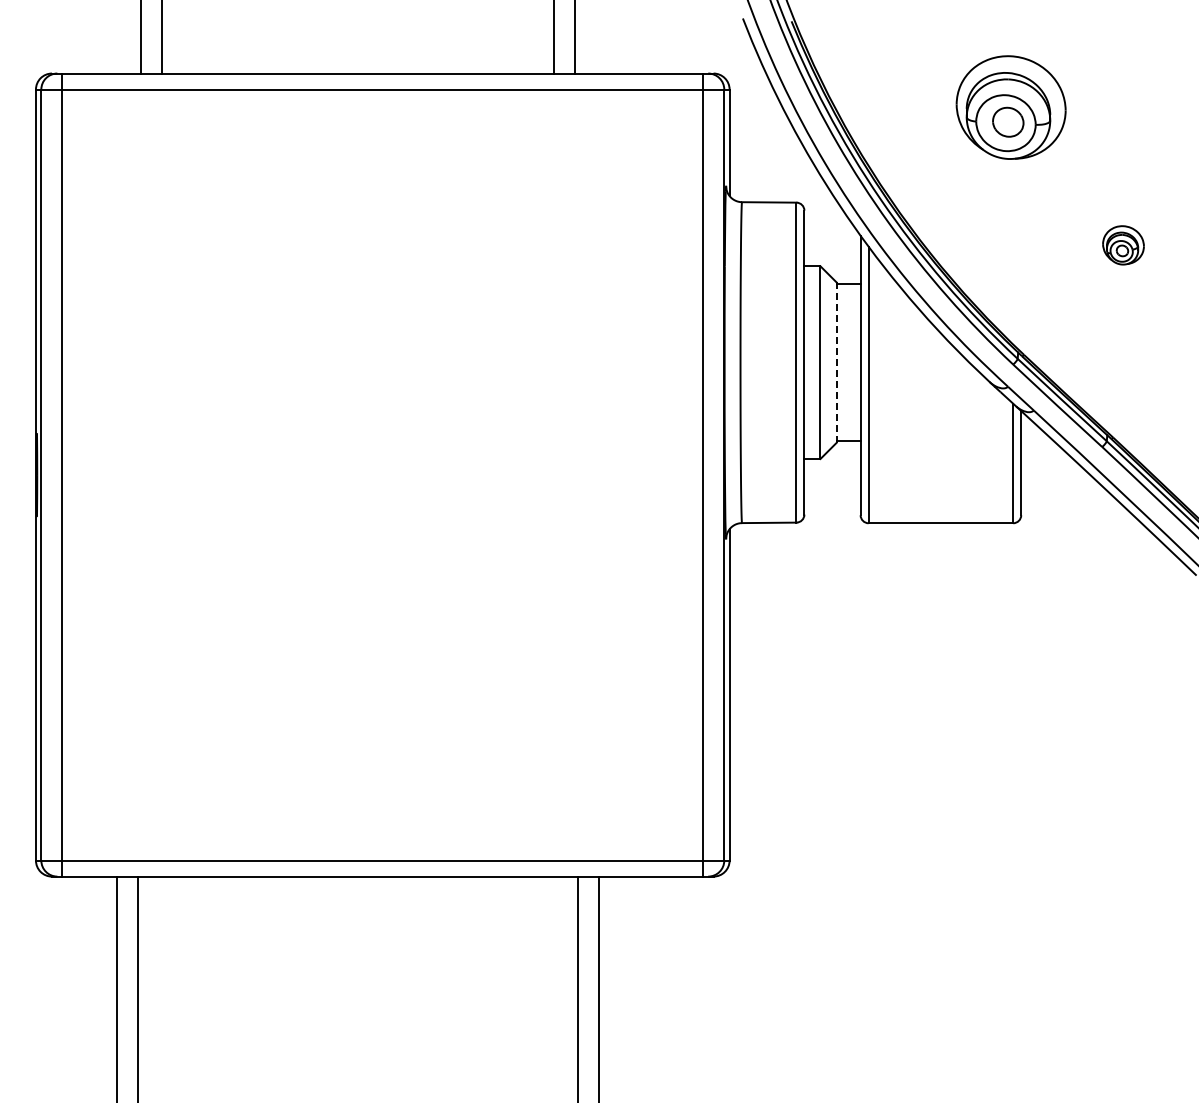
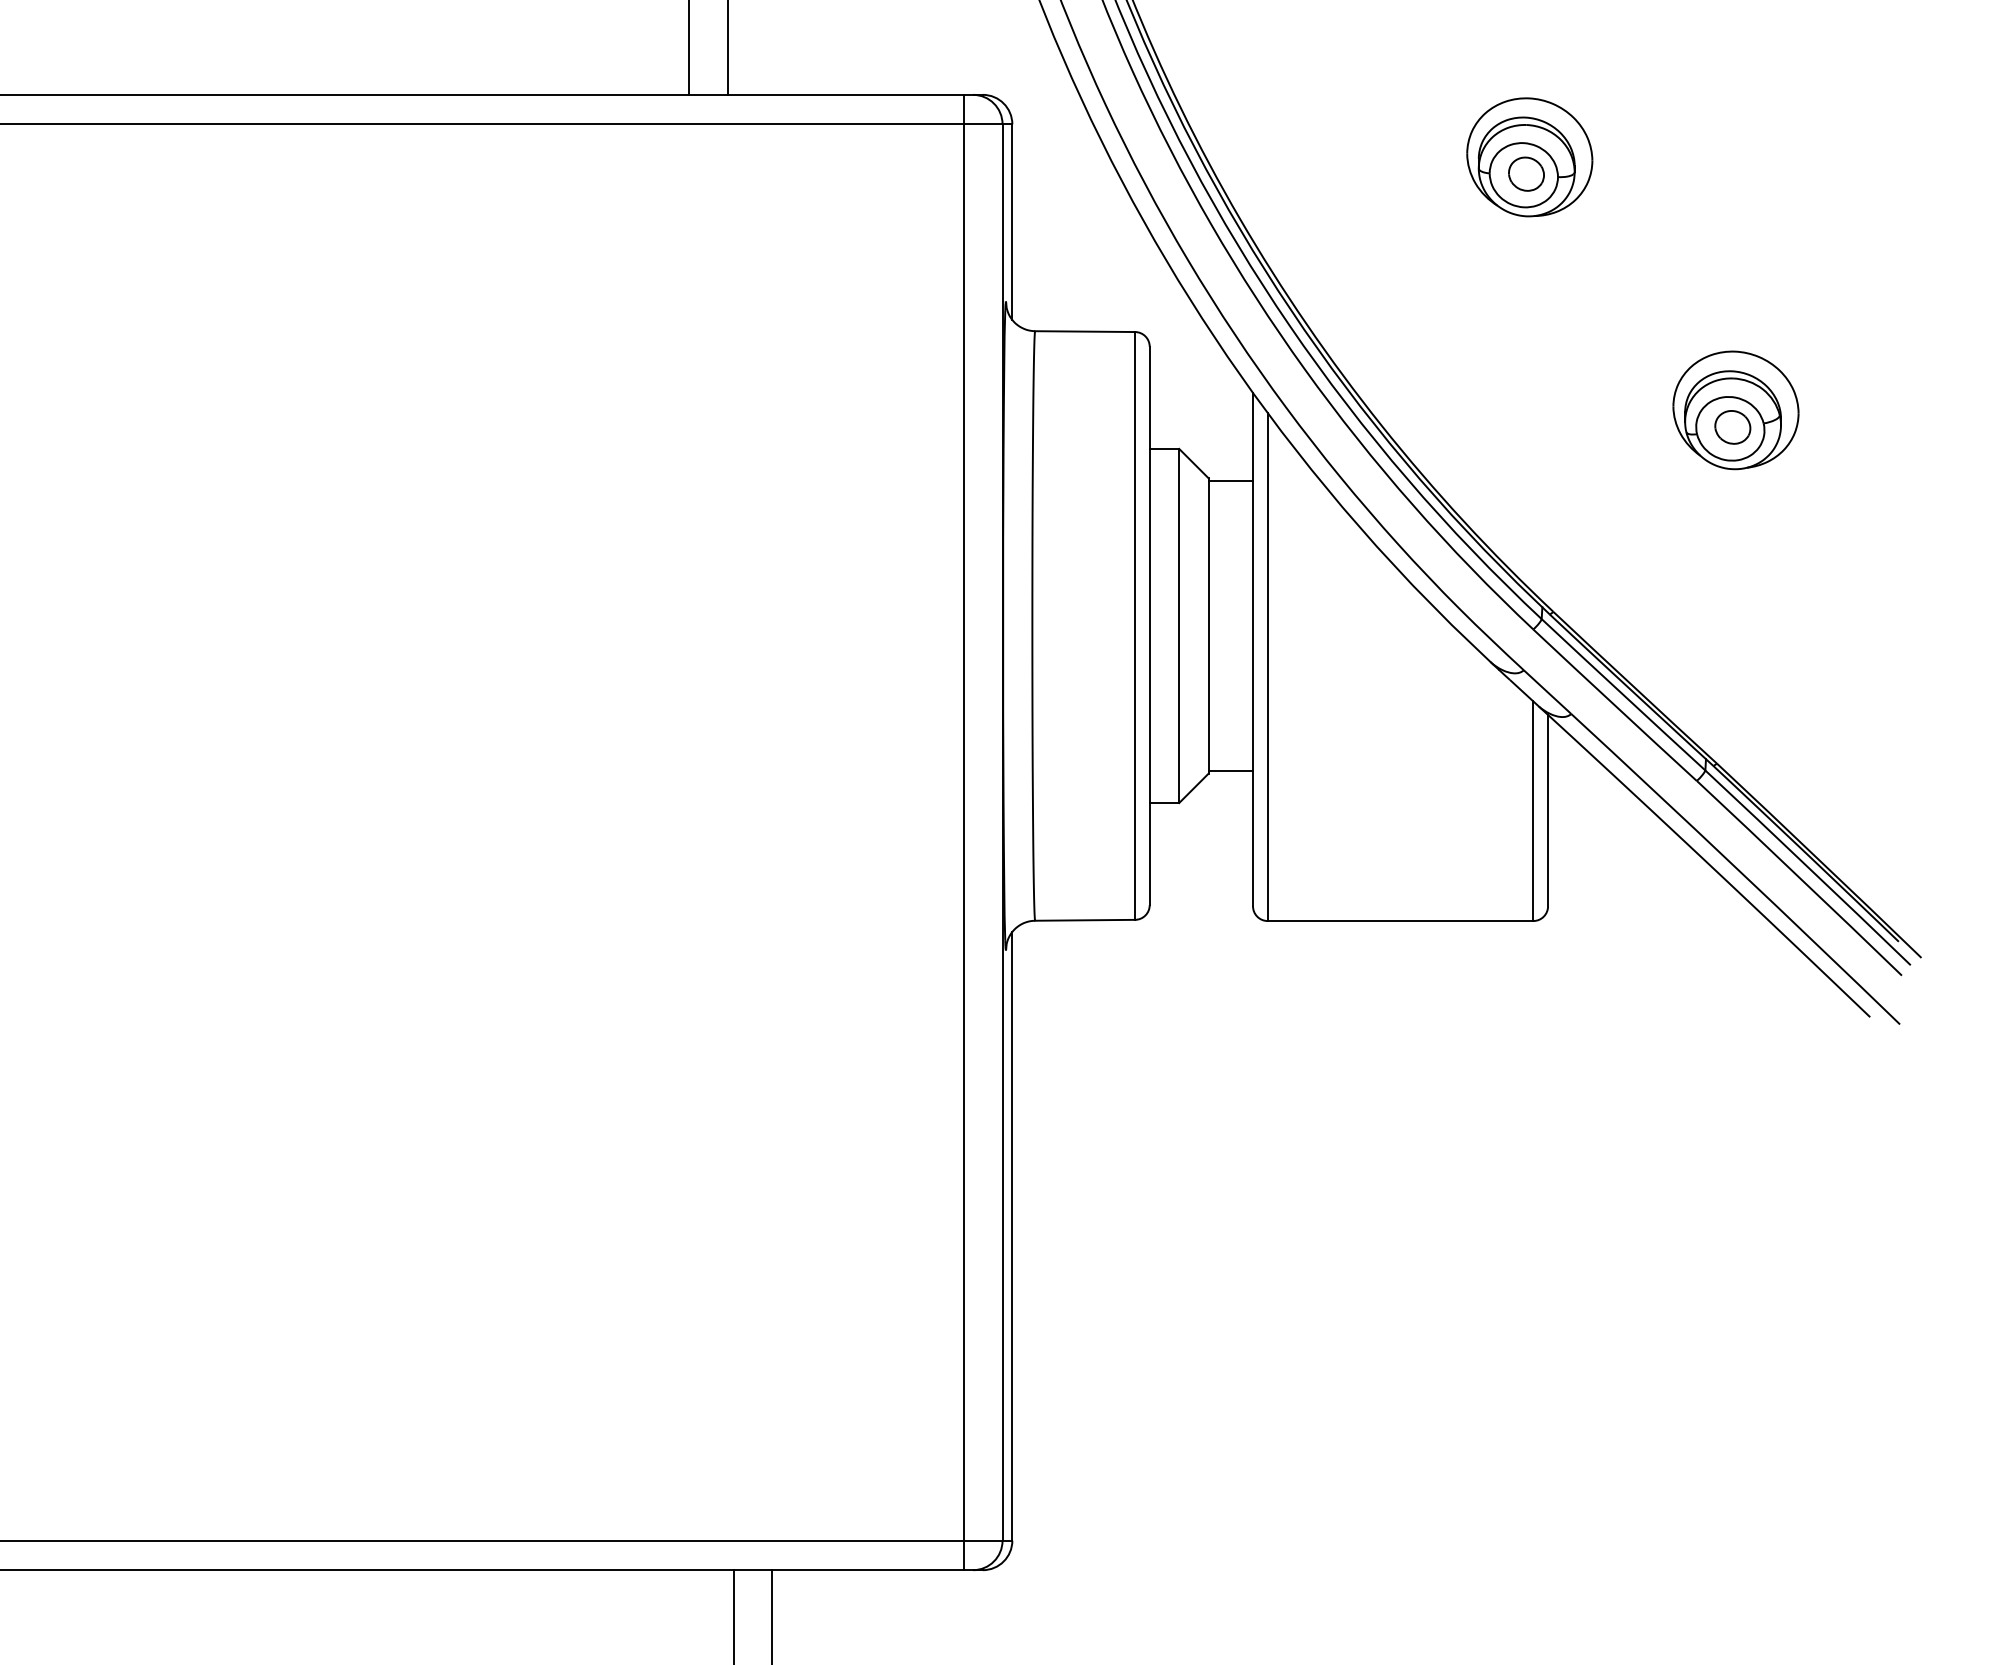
part: (1011, 107) -> (1530, 157), size x0.62
part: (1123, 245) -> (1735, 410), size x1.67
line: (836, 362) -> (1208, 625), dashed -> solid

